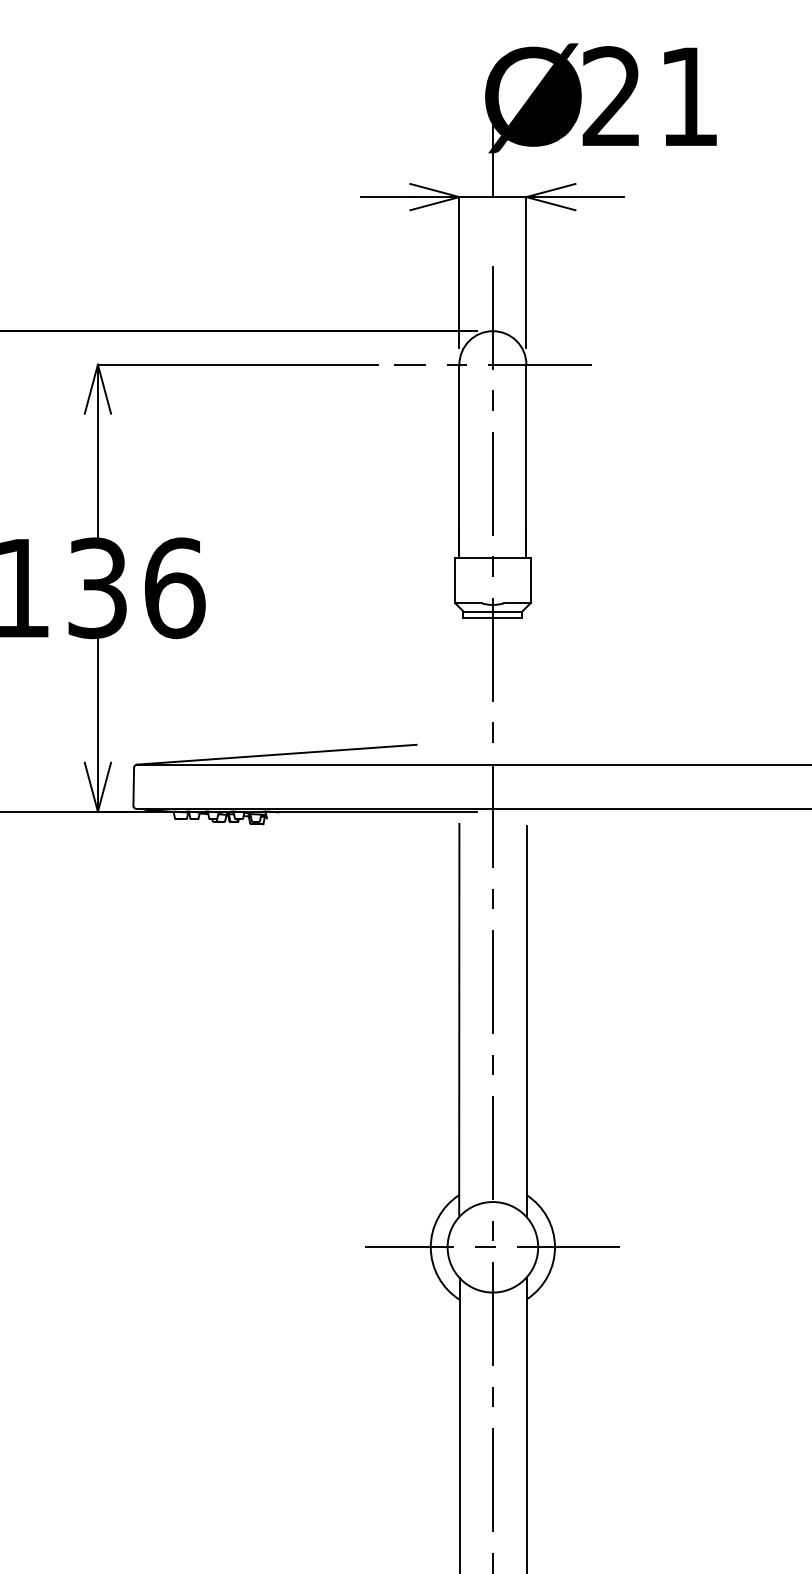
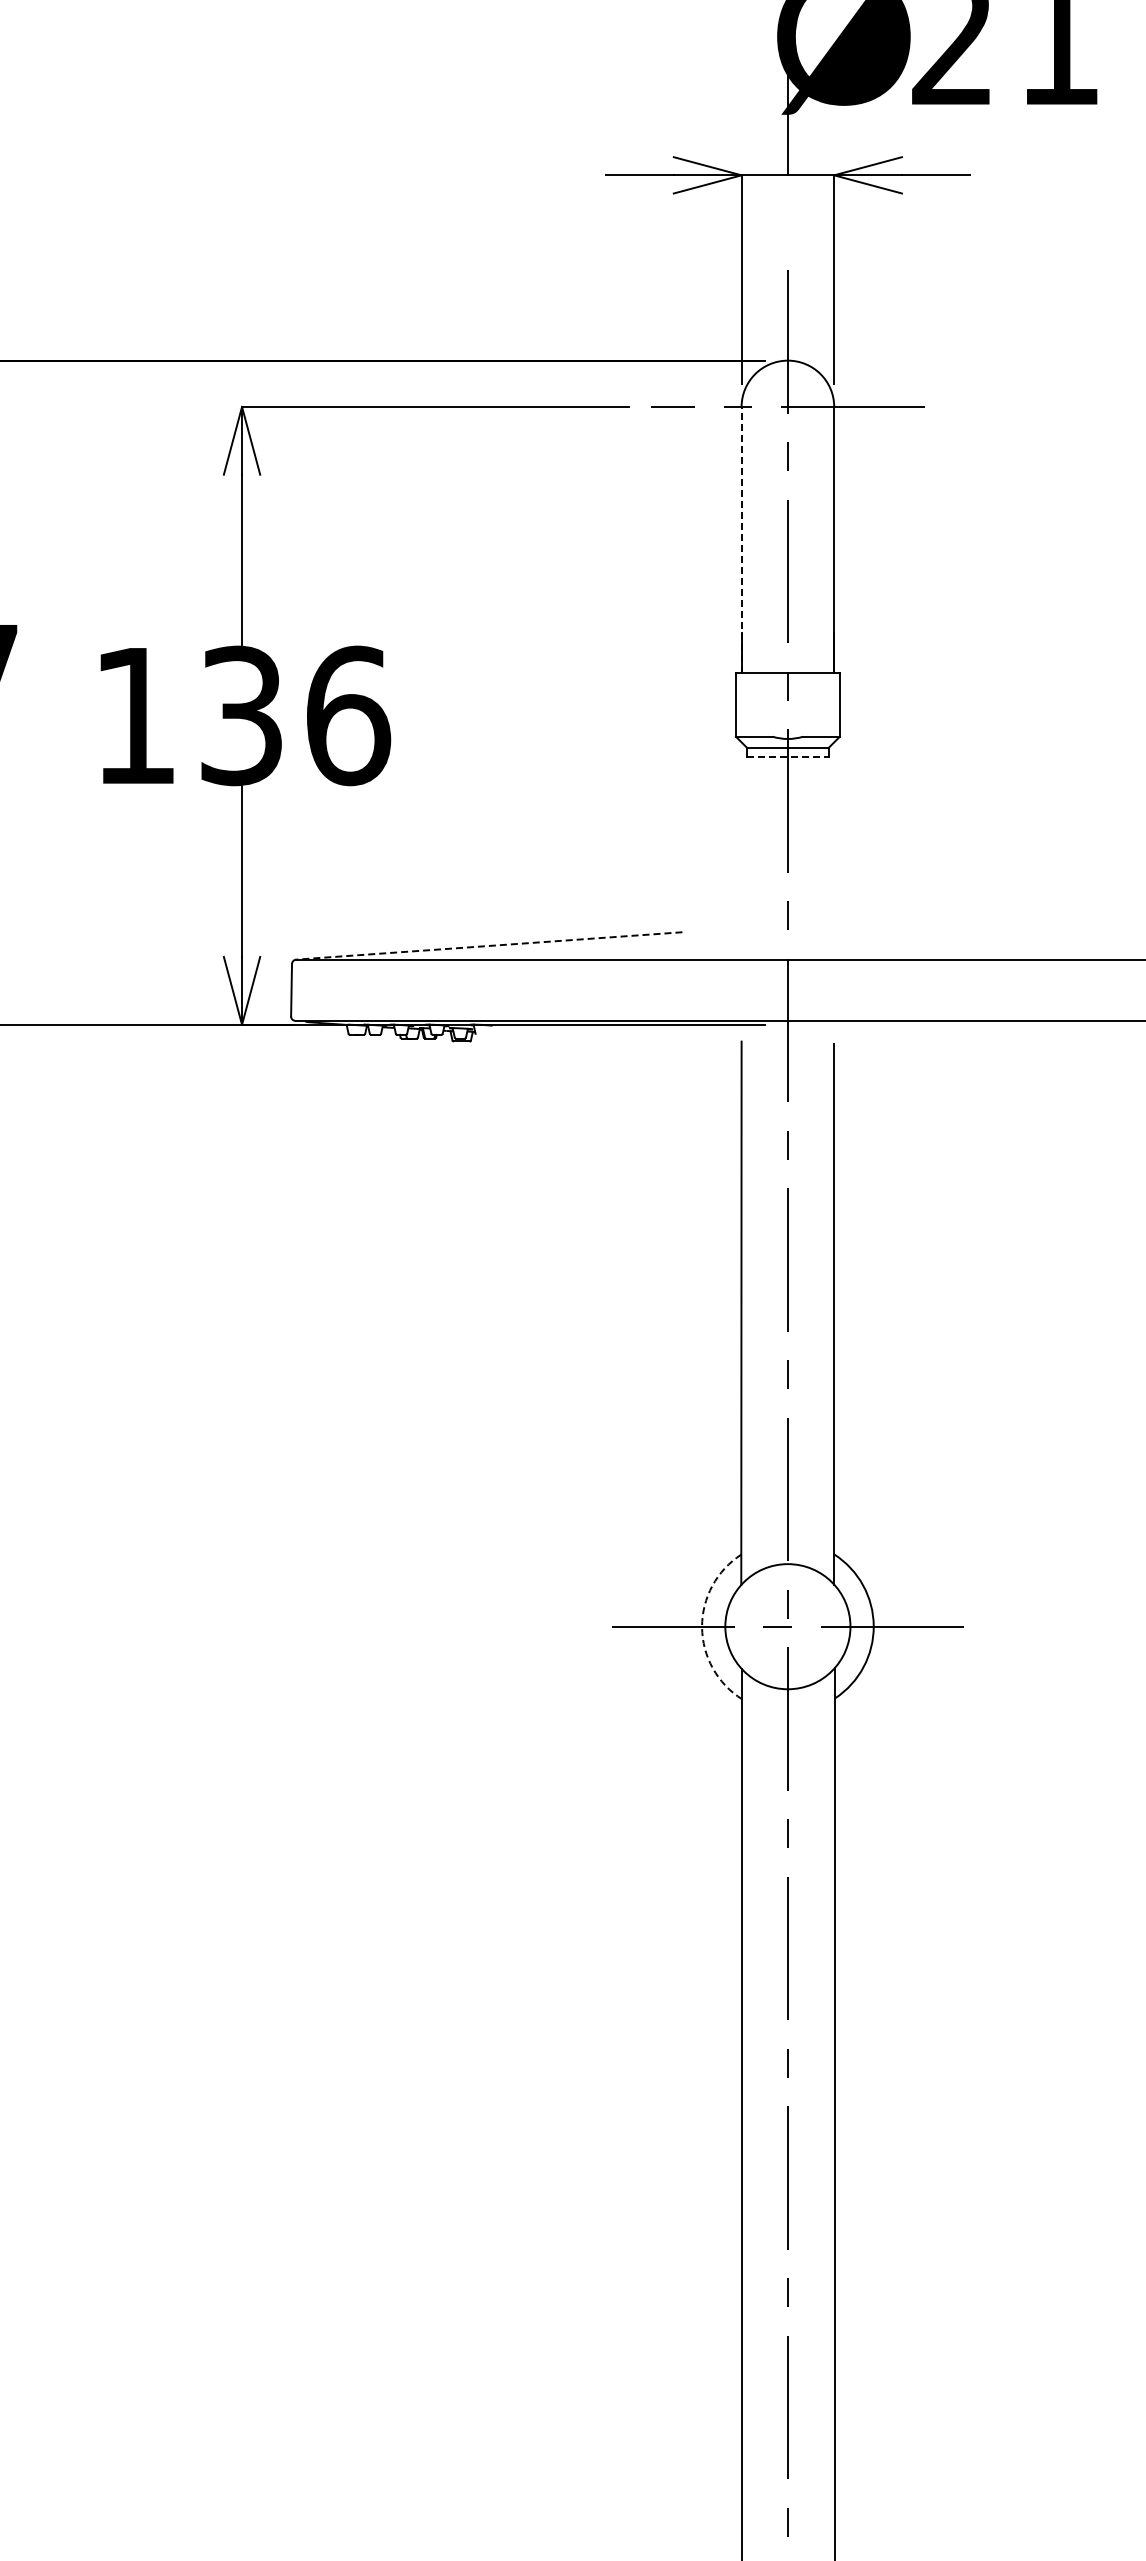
line: (459, 460) -> (741, 539), solid -> dashed
line: (492, 618) -> (787, 757), solid -> dashed
line: (276, 754) -> (489, 945), solid -> dashed
arc: (431, 1247) -> (702, 1627), solid -> dashed

